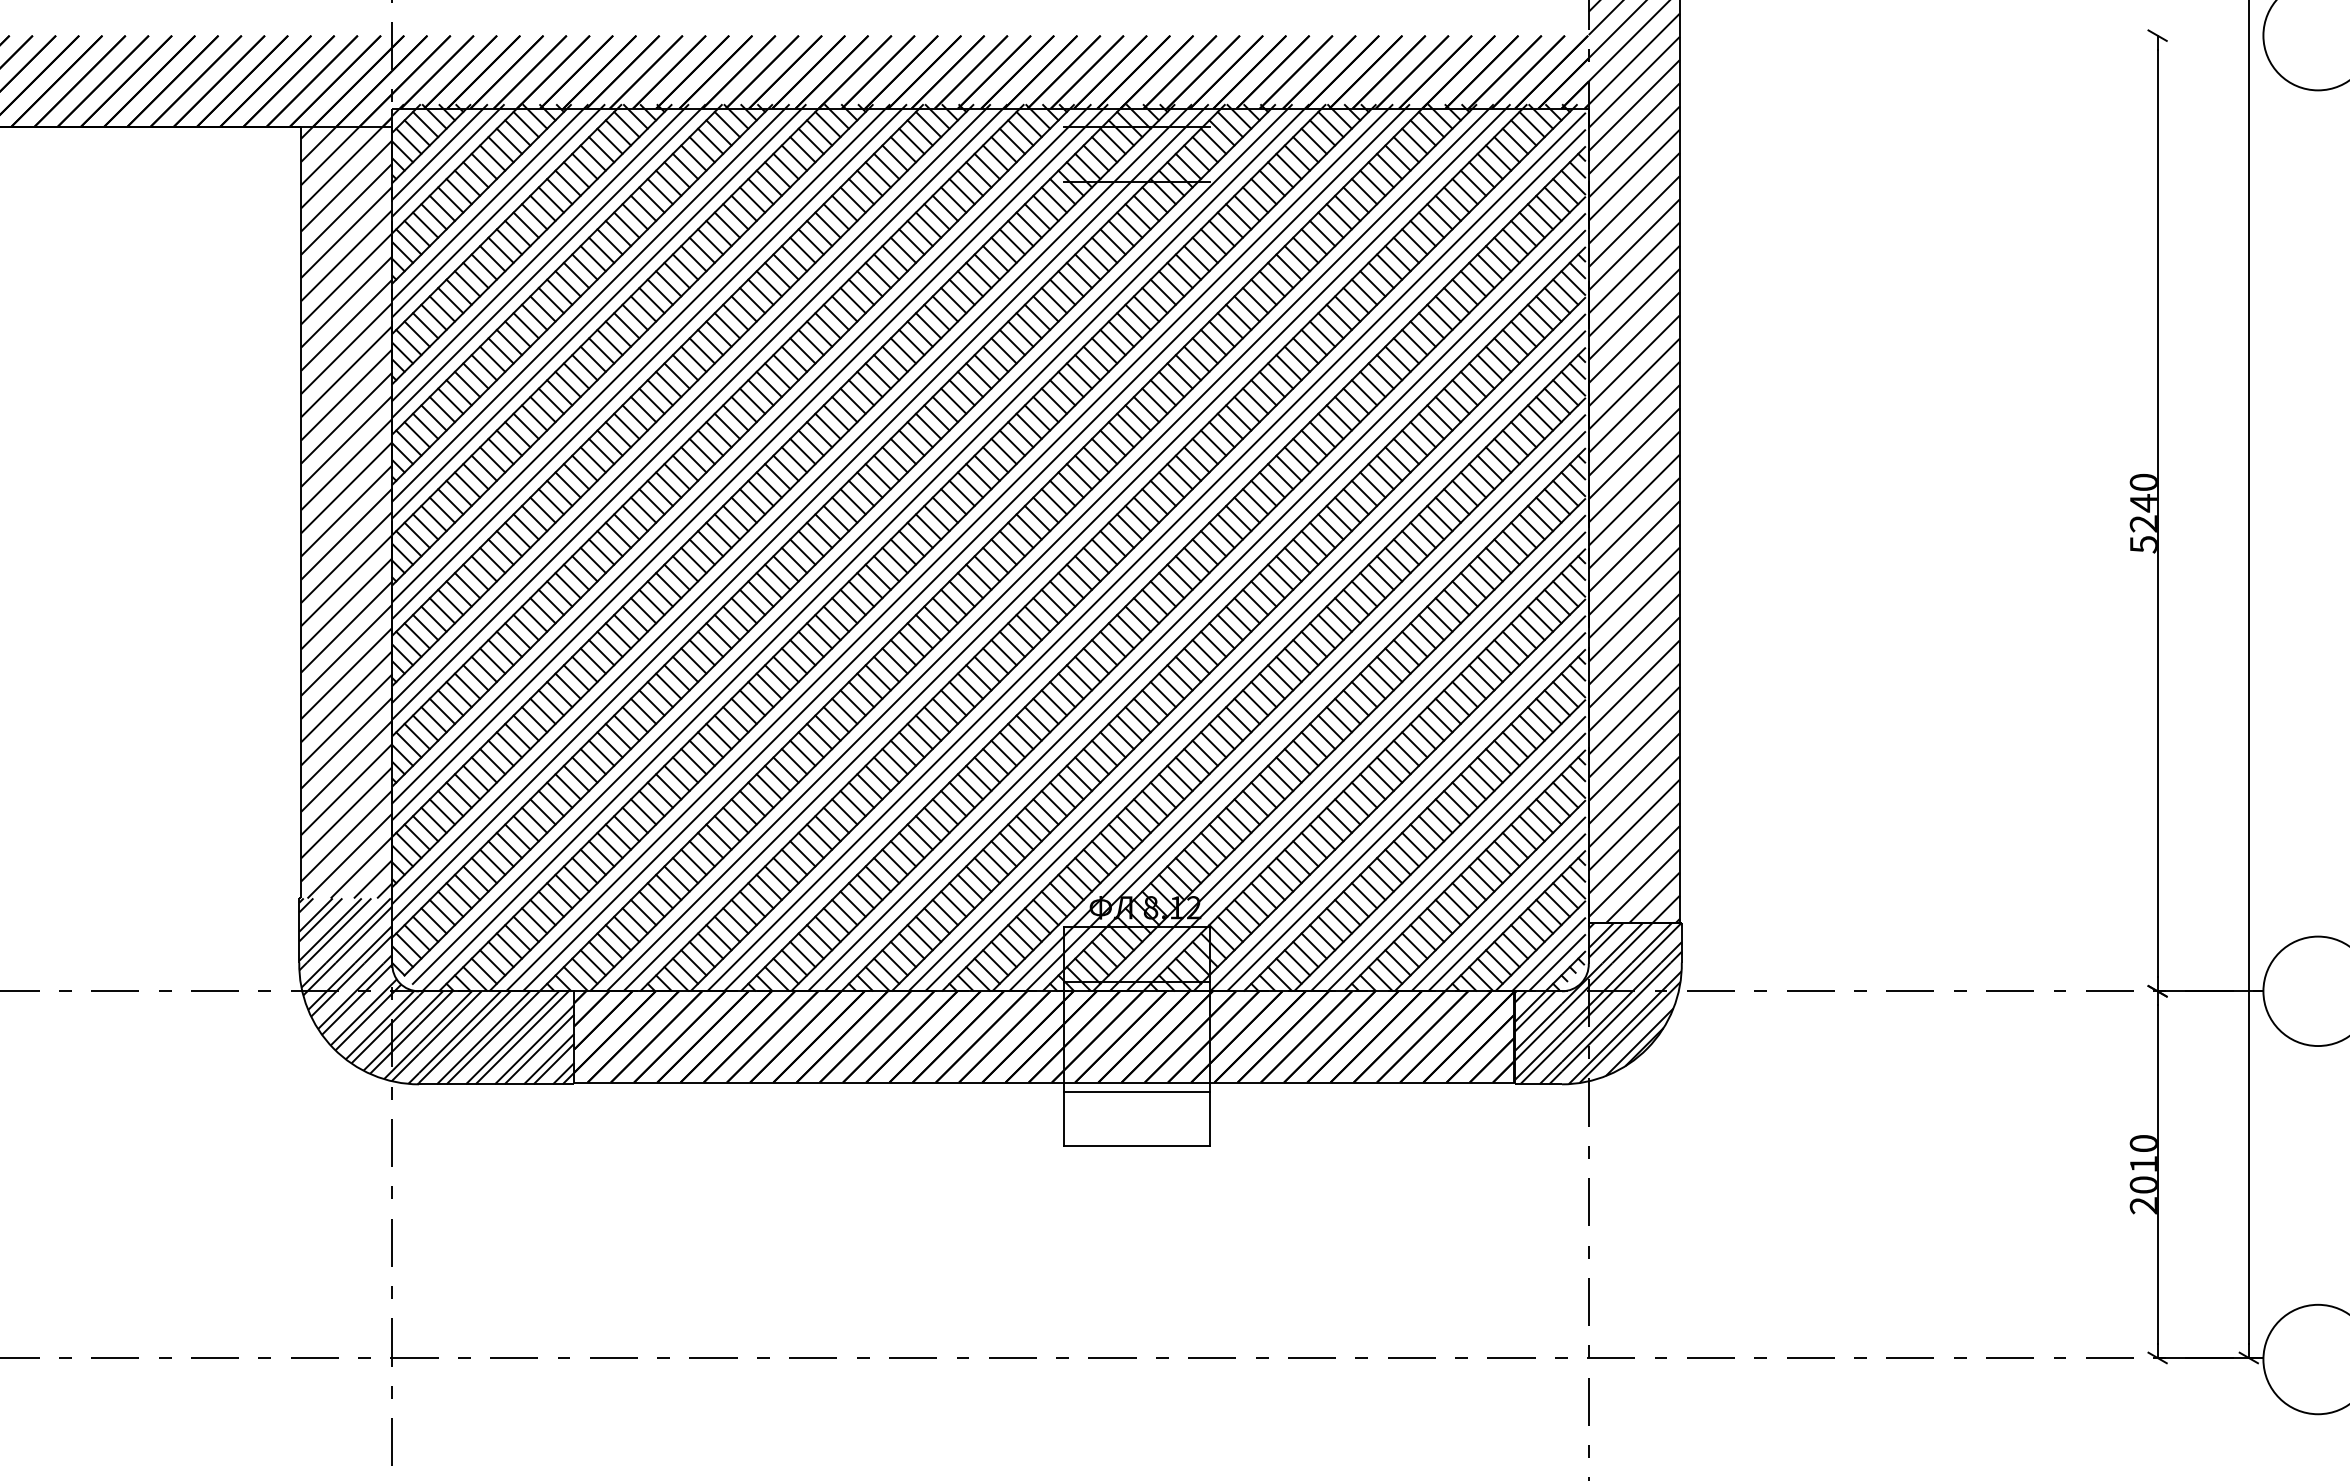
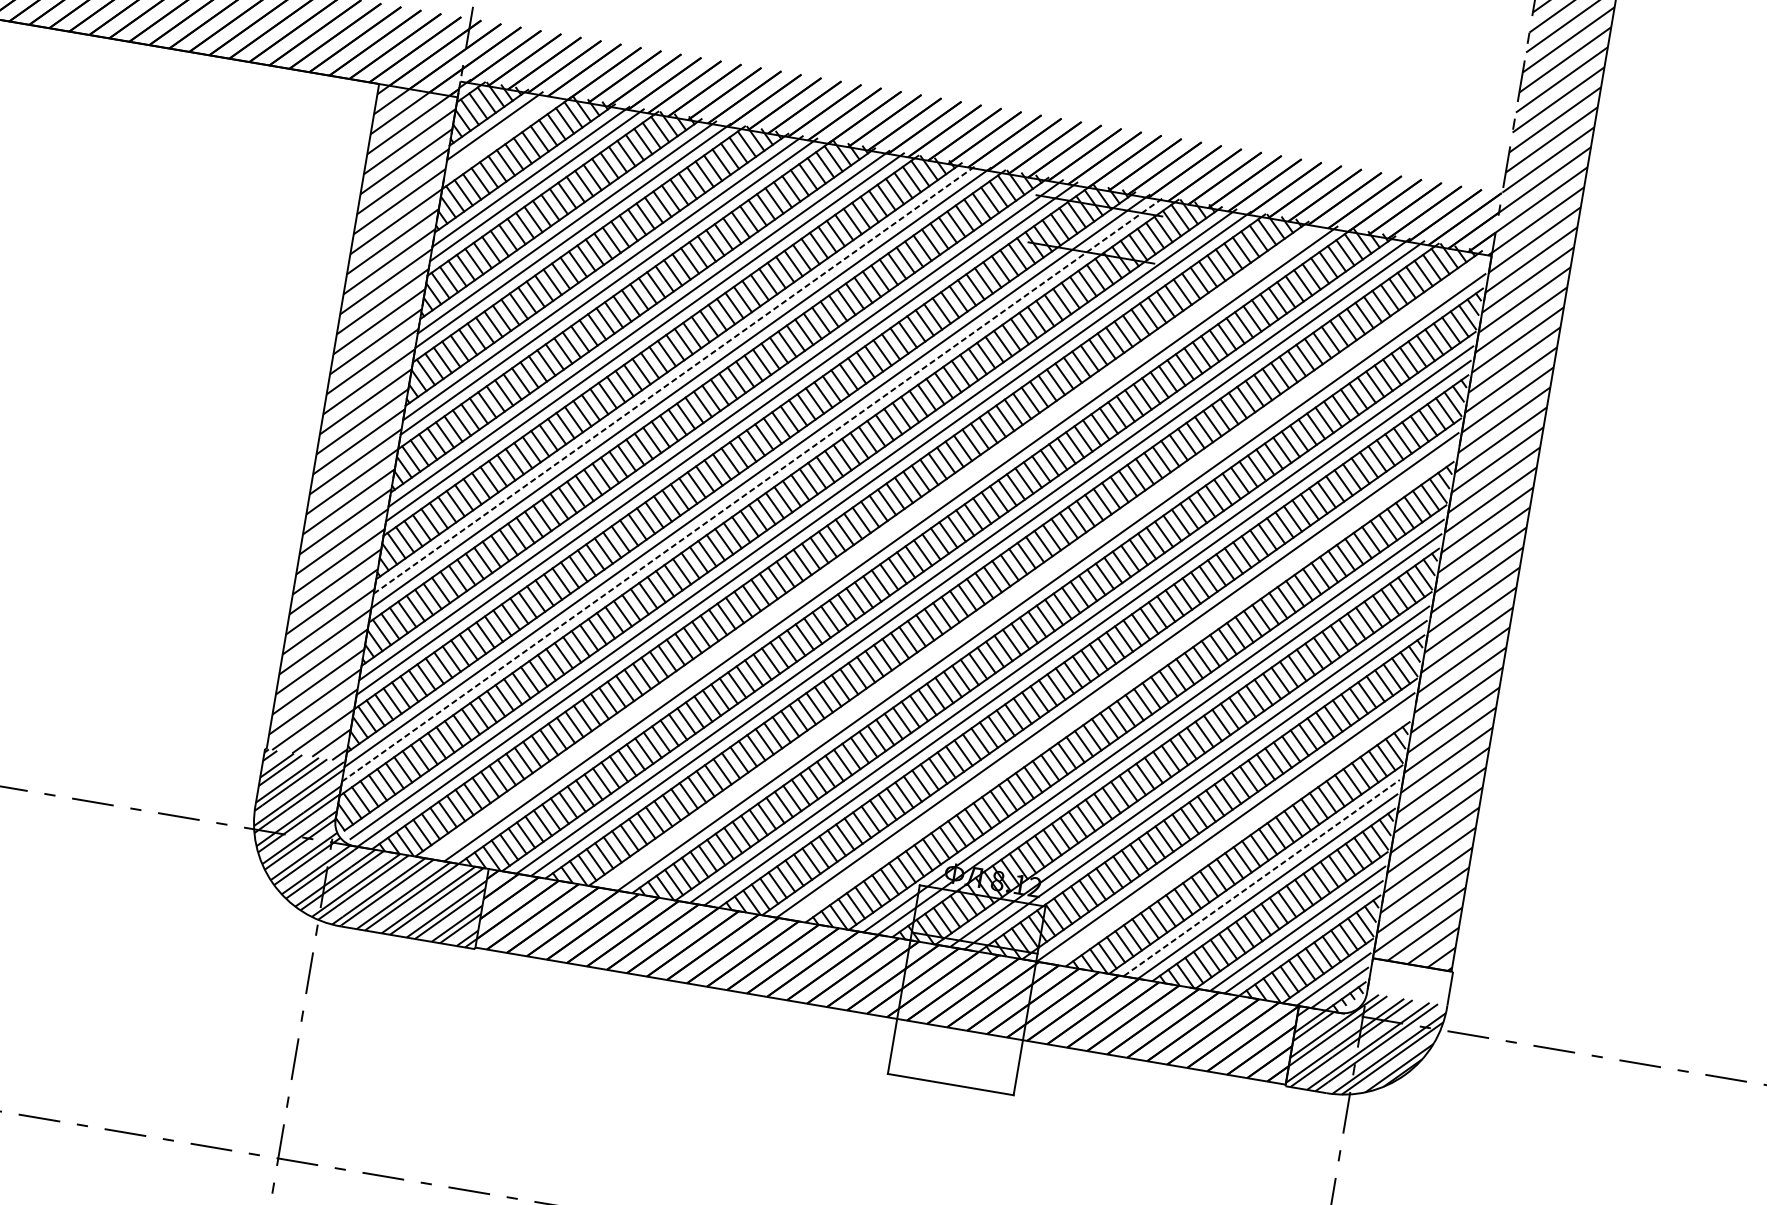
line: (447, 160) -> (500, 134), removed
line: (691, 403) -> (675, 379), solid -> dashed
line: (800, 512) -> (753, 489), solid -> dashed
line: (949, 547) -> (876, 541), removed
line: (1146, 551) -> (1045, 573), removed
line: (1255, 660) -> (1123, 683), removed
line: (1406, 811) -> (1232, 835), removed
line: (1448, 853) -> (1262, 877), solid -> dashed
hatch: (1634, 943) -> (1409, 982), removed
line: (1136, 1091) -> (958, 1037), removed

